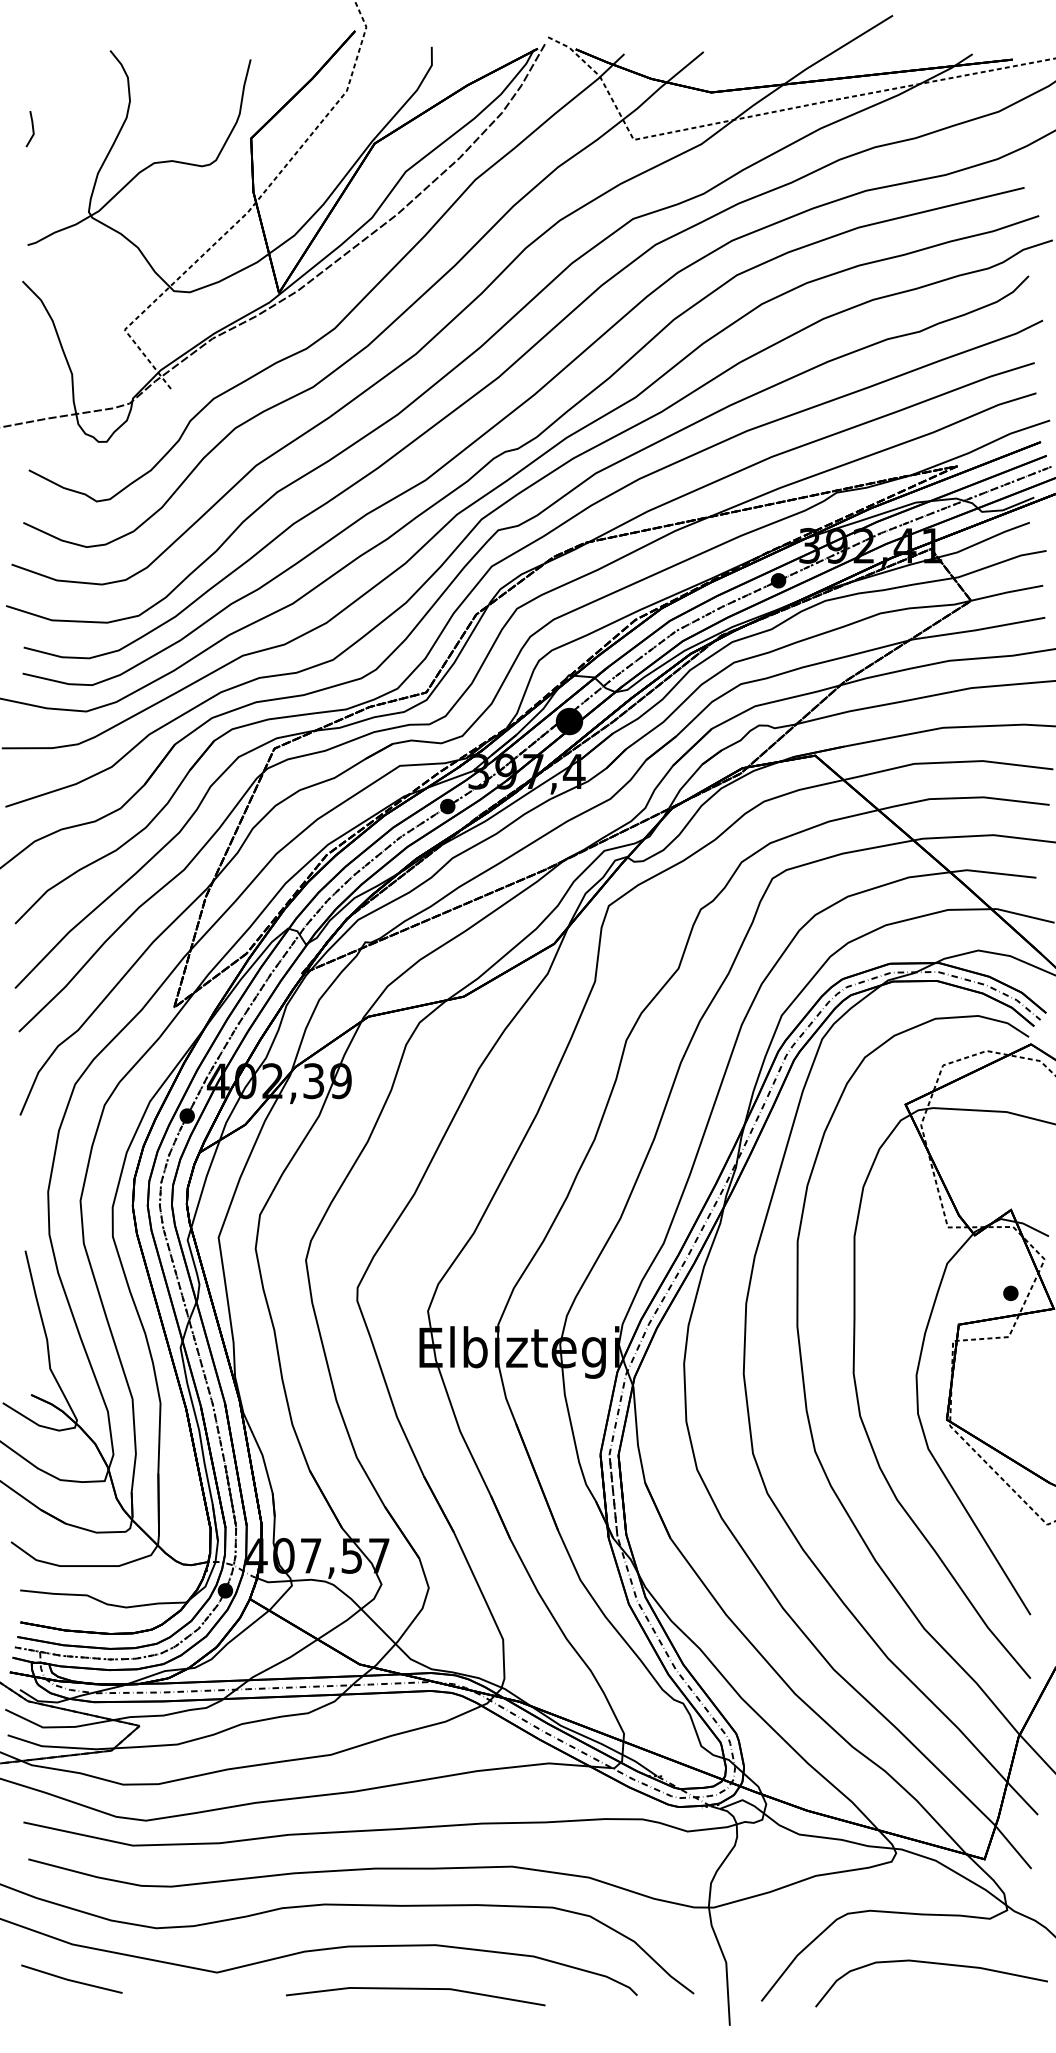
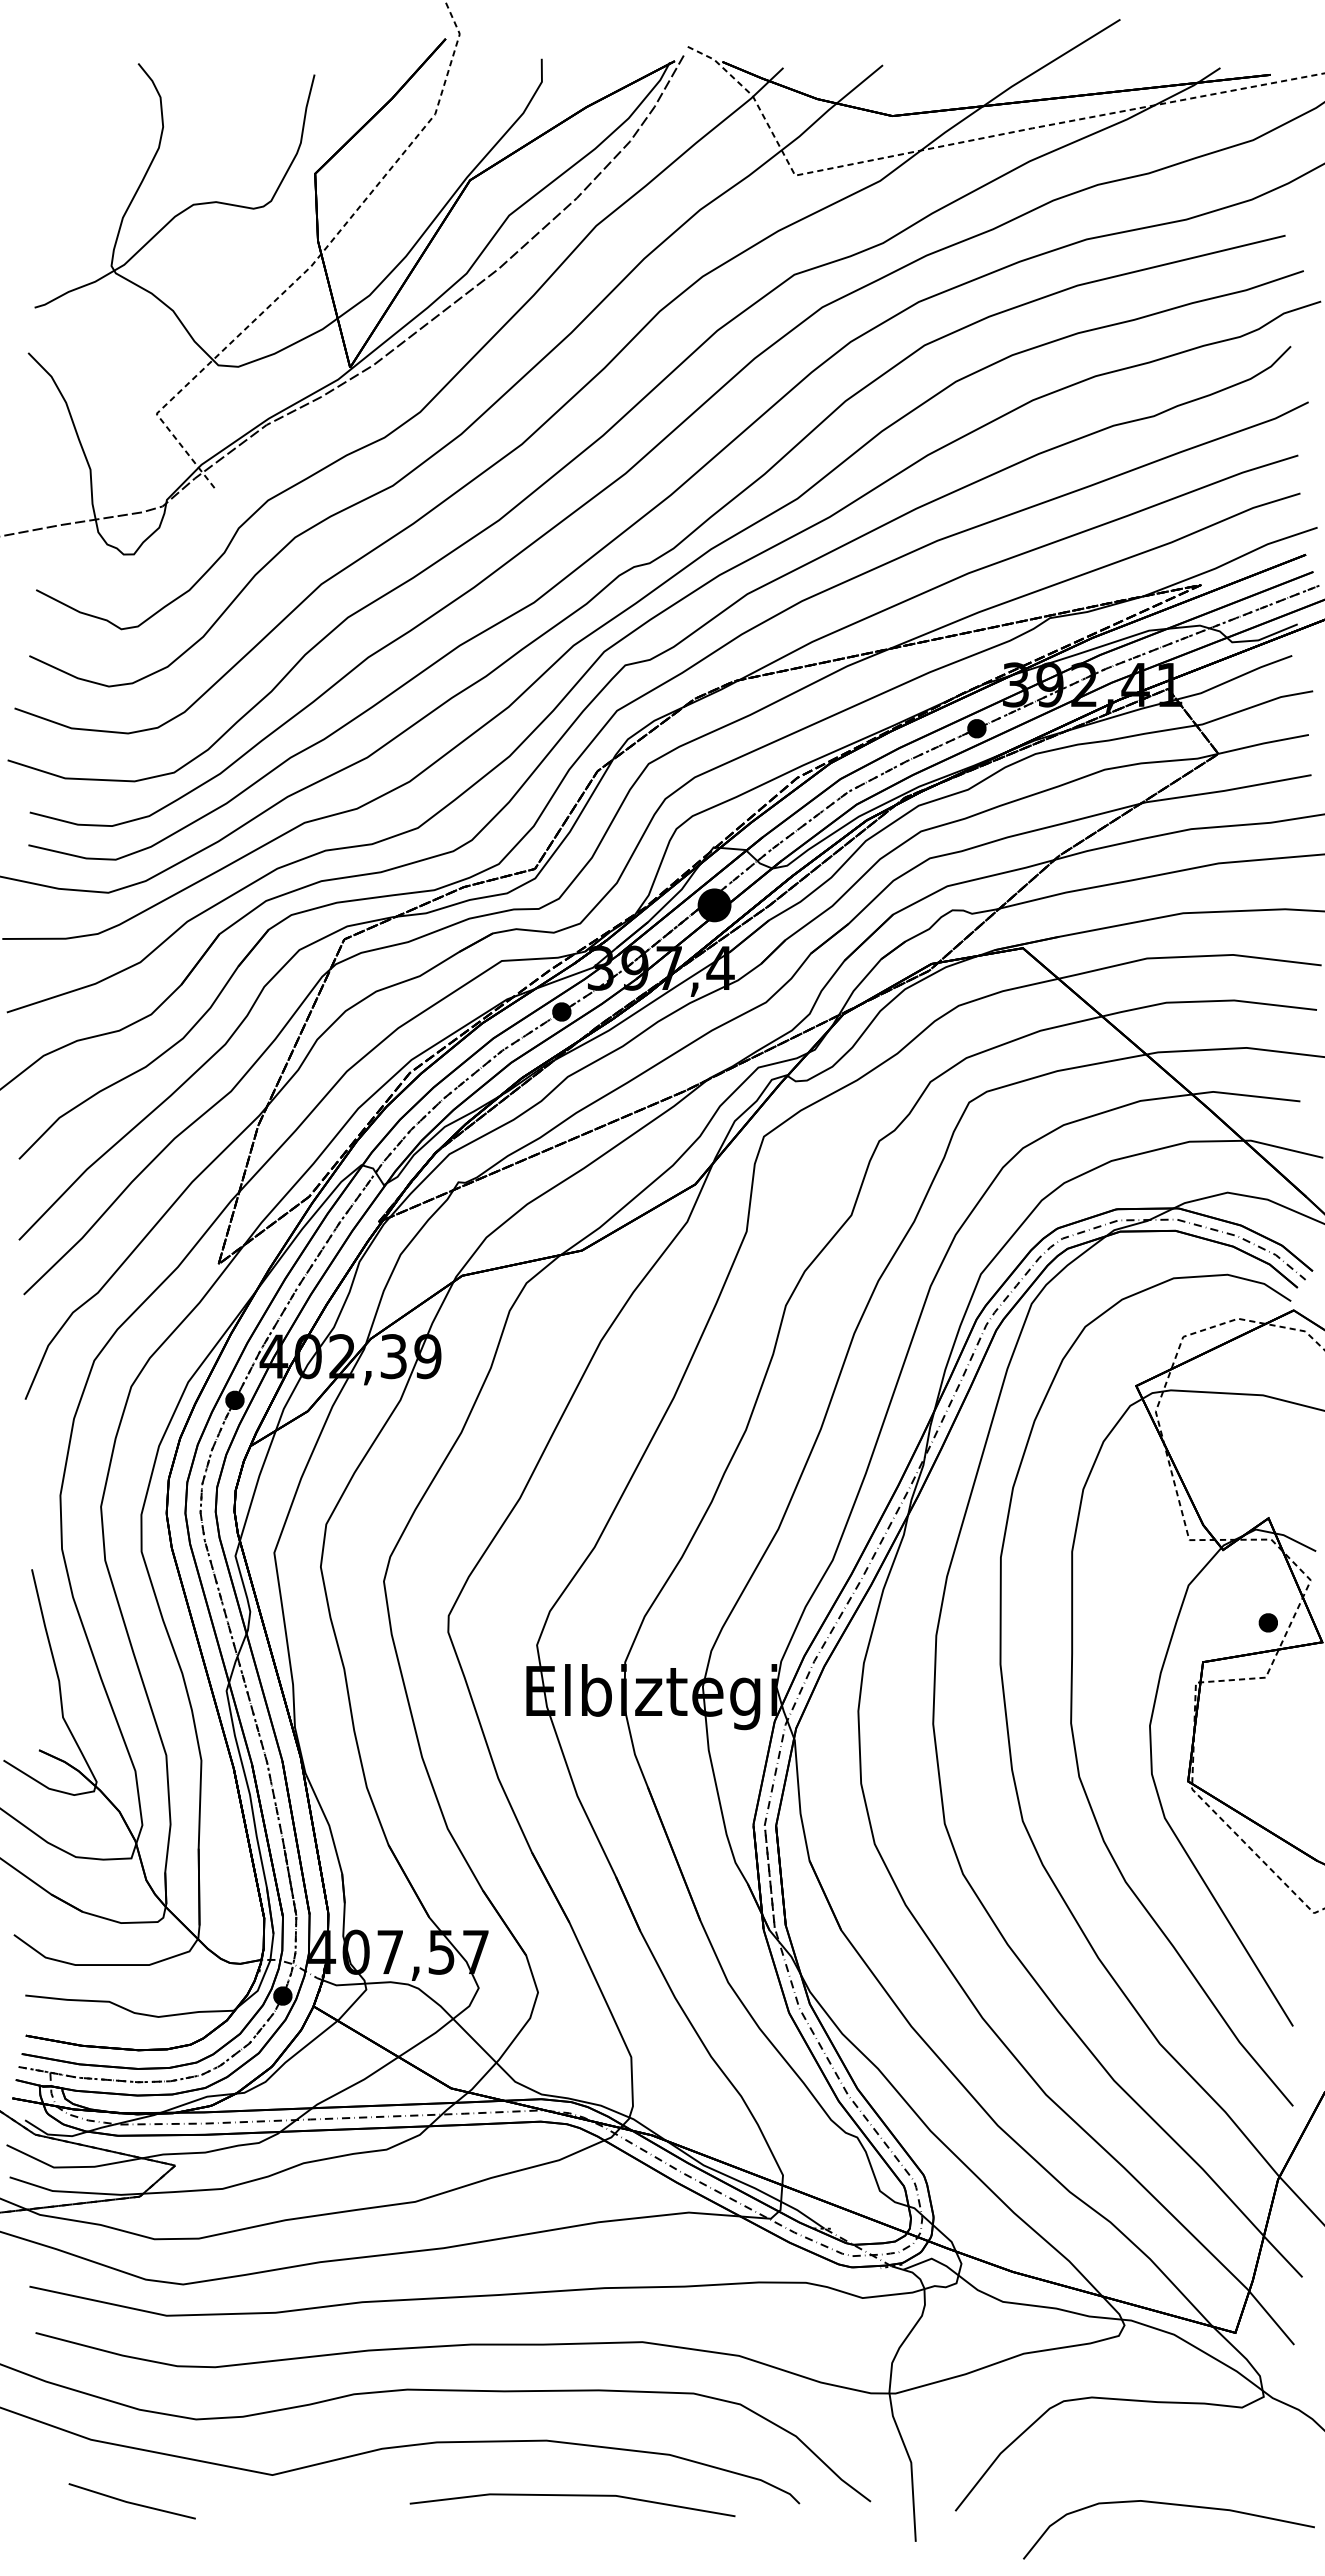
line: (32, 128) -> (40, 161), removed
curve: (934, 1964) -> (1172, 2505), moved
line: (71, 1980) -> (131, 2502), moved
line: (415, 1989) -> (572, 2496), moved

